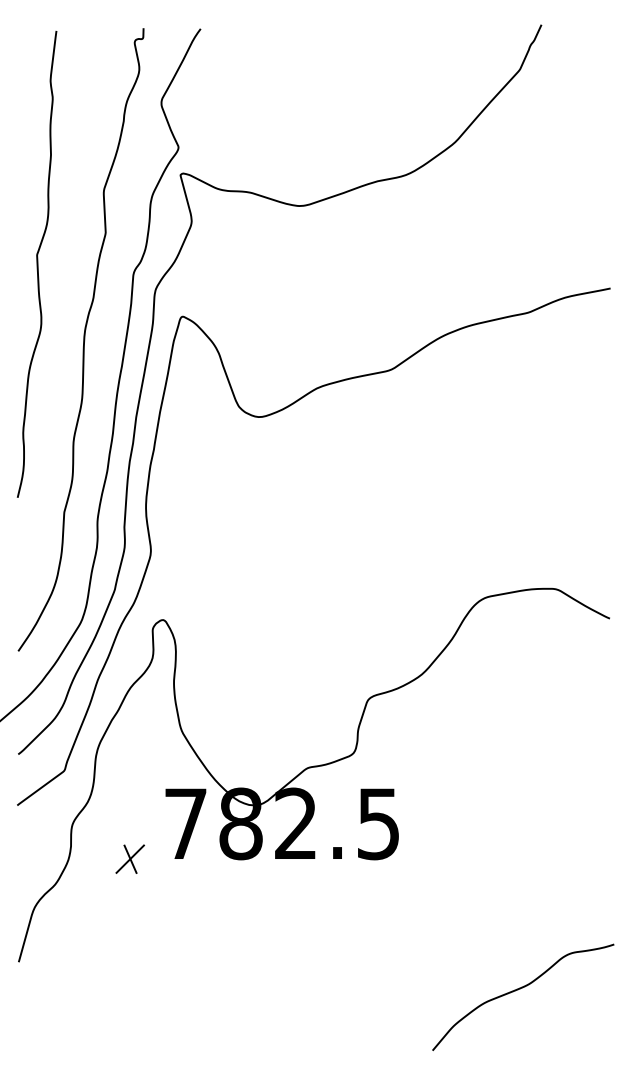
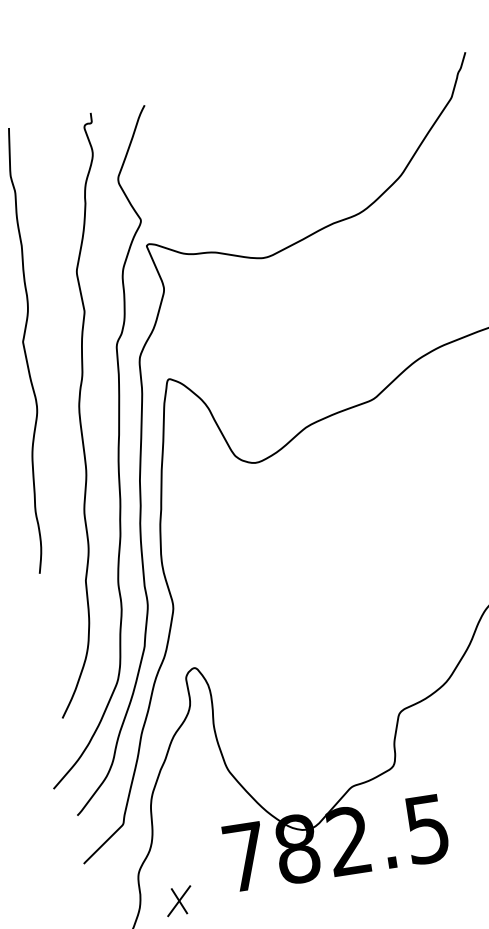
part: (129, 858) -> (178, 900), moved

